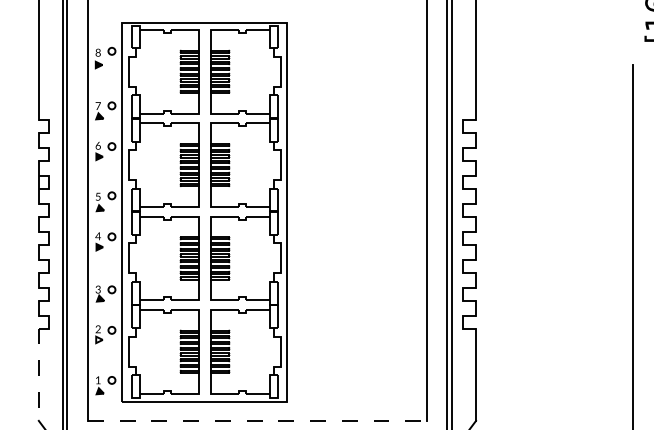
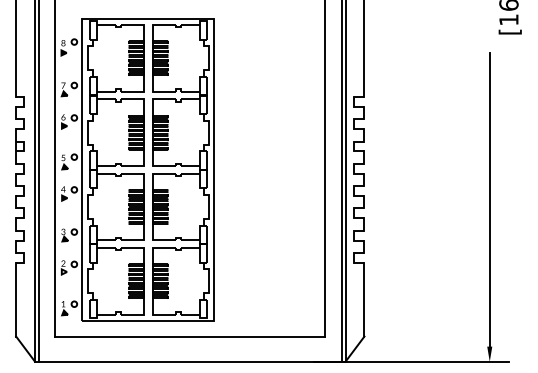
line: (39, 374) -> (16, 299), dashed -> solid
line: (257, 420) -> (190, 336), dashed -> solid

